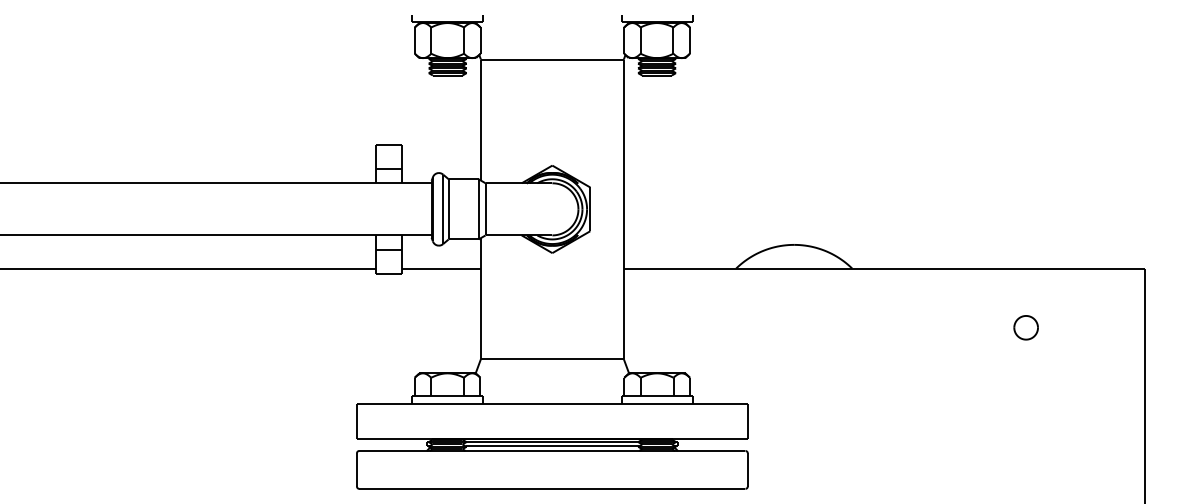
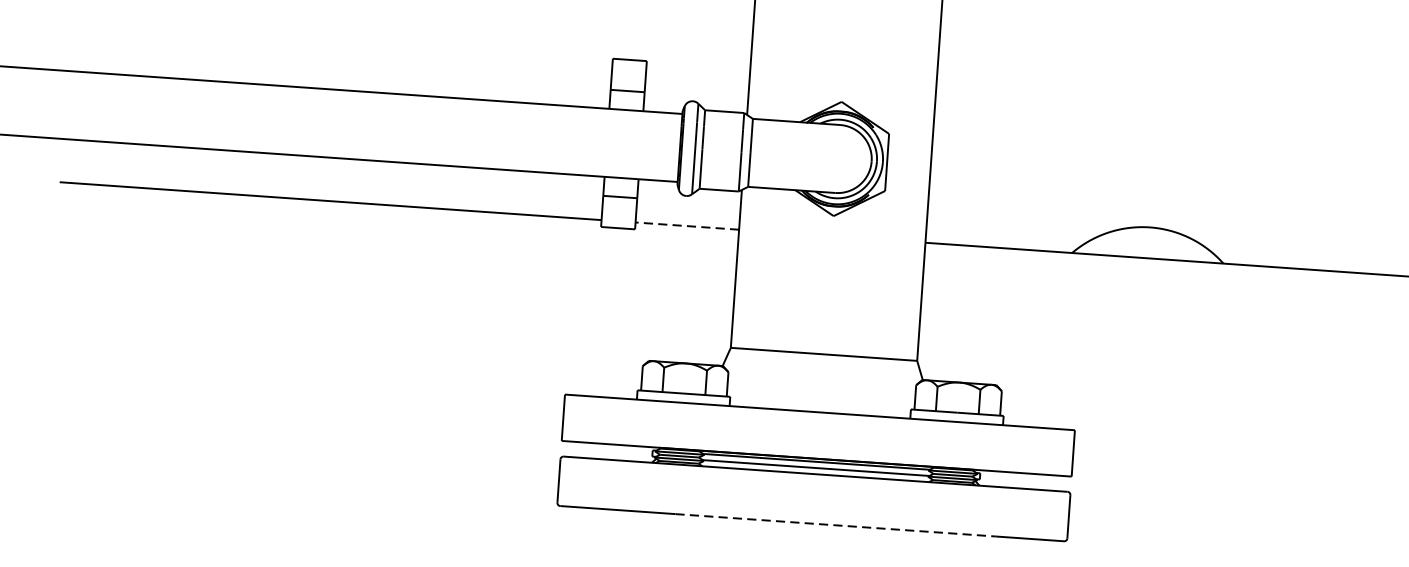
line: (441, 268) -> (687, 226), solid -> dashed
line: (570, 488) -> (835, 524), solid -> dashed

